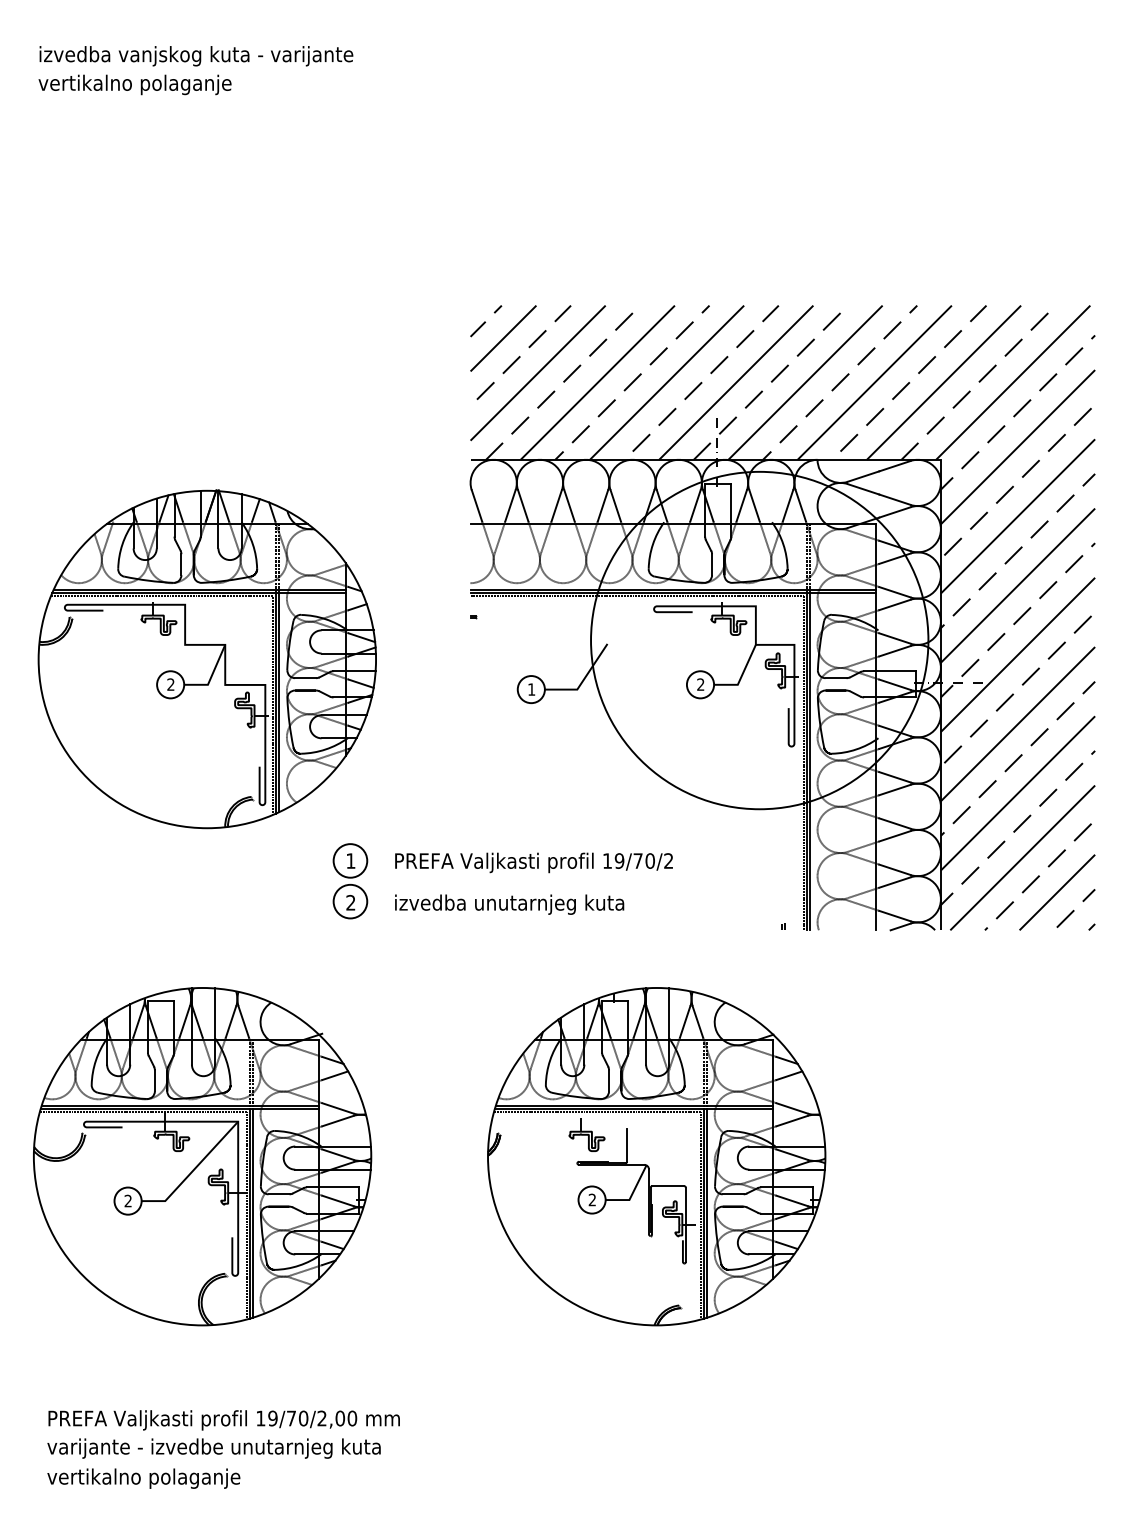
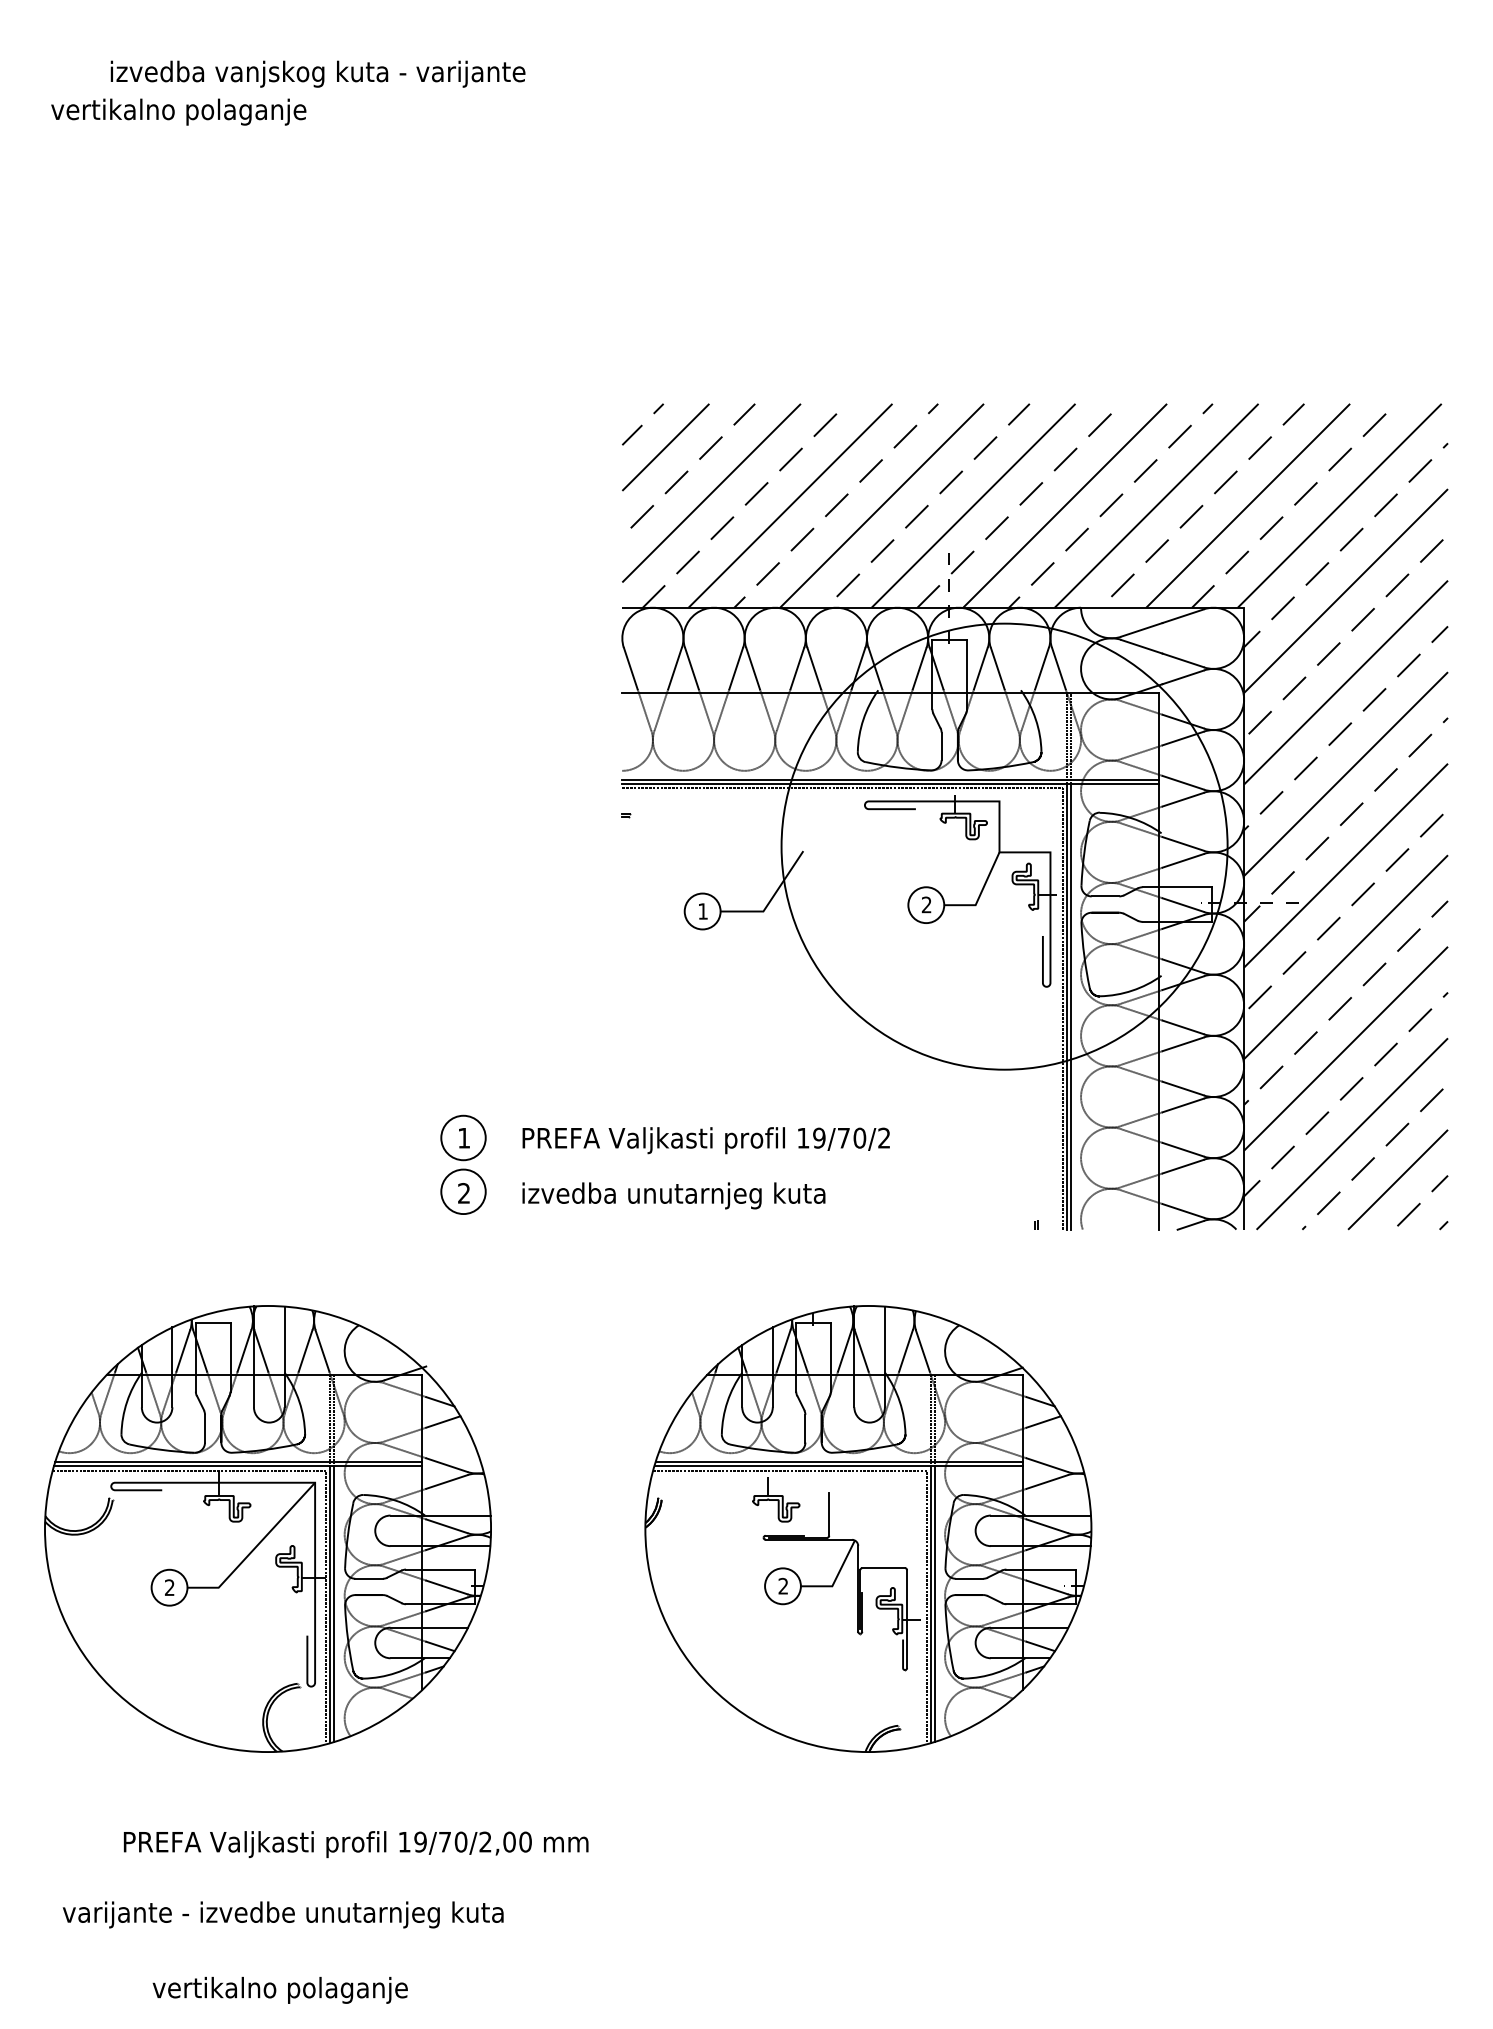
text: (196, 56) -> (318, 74), moved
part: (206, 659) -> (273, 871), removed
text: (223, 1420) -> (355, 1844), moved
text: (143, 1478) -> (279, 1990), moved

